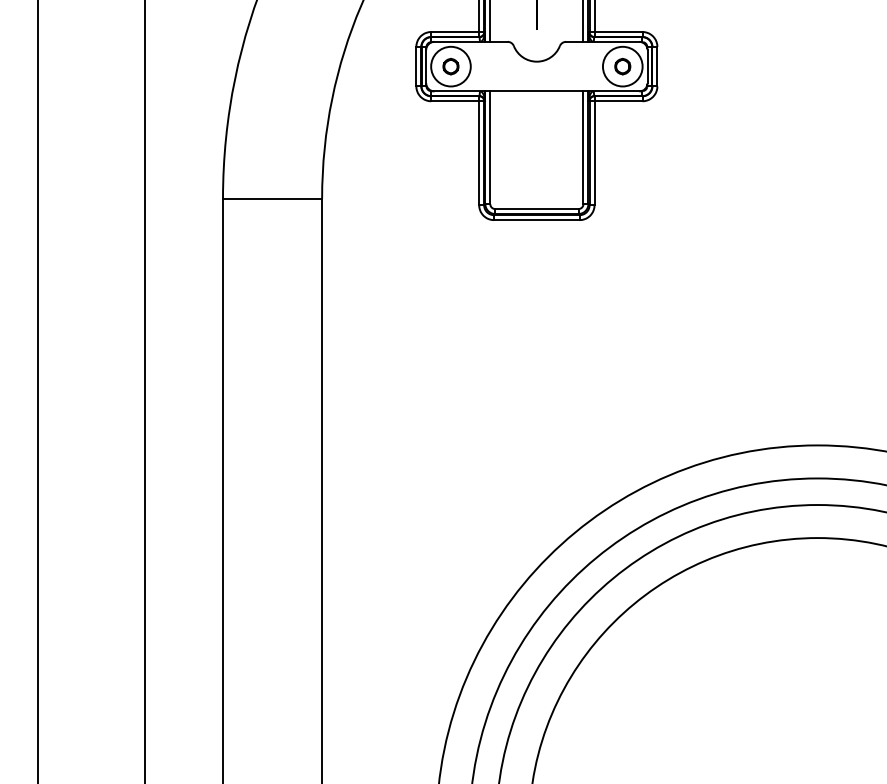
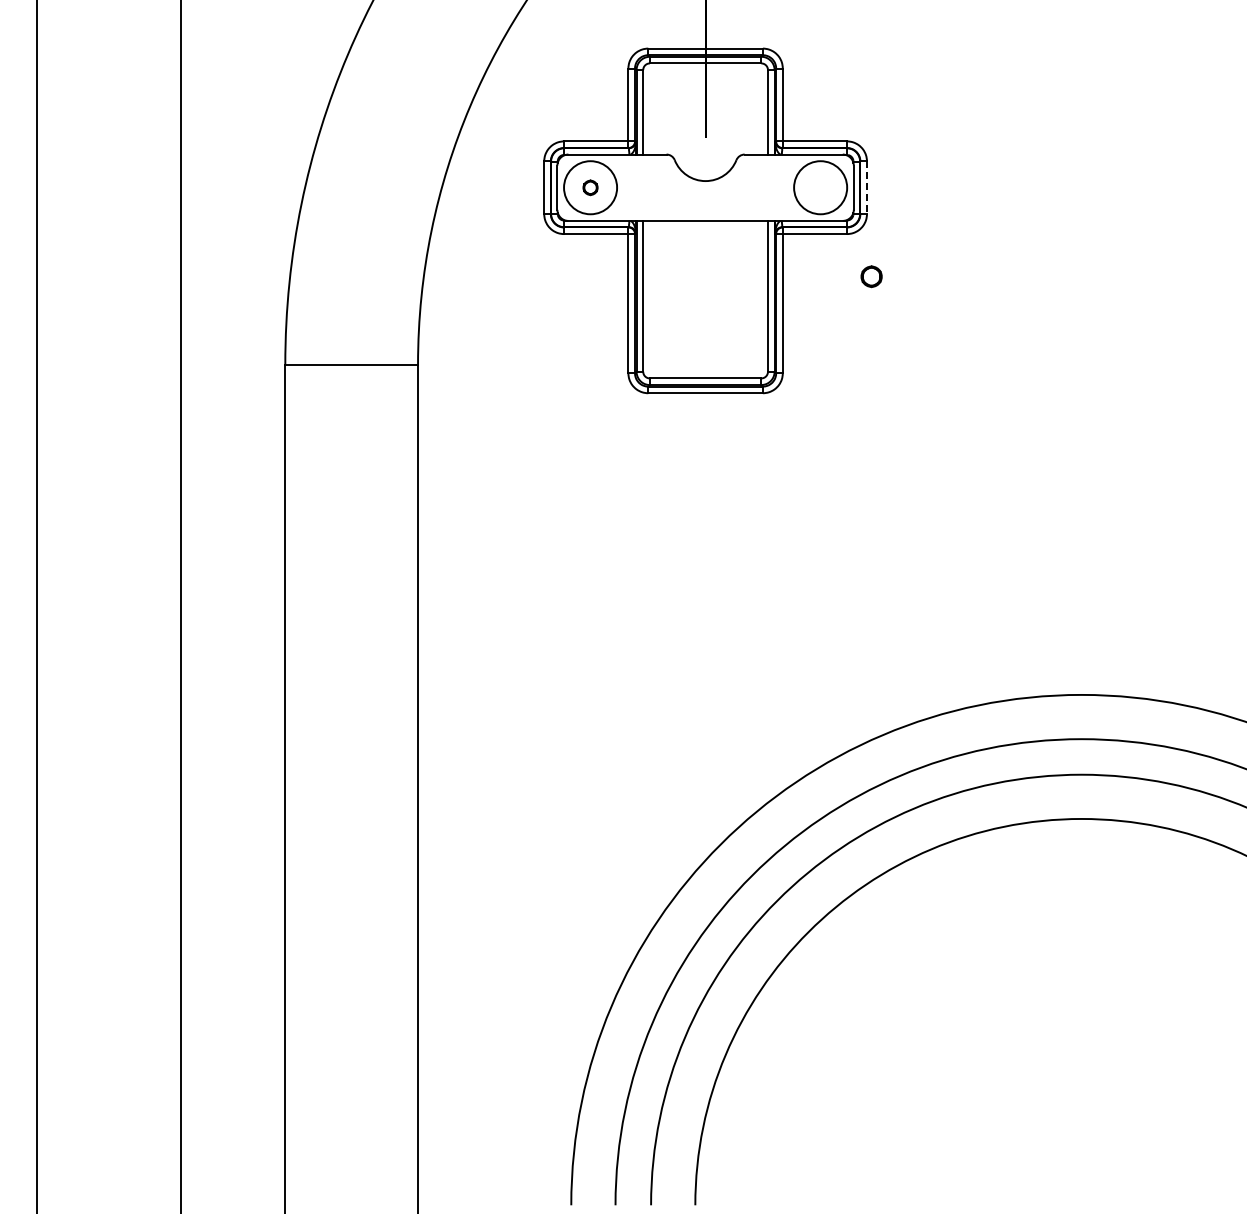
part: (450, 66) -> (590, 187), size x0.7
part: (622, 66) -> (871, 276), moved
line: (657, 67) -> (866, 188), solid -> dashed

